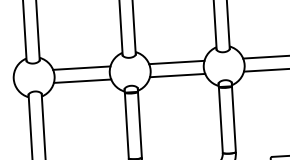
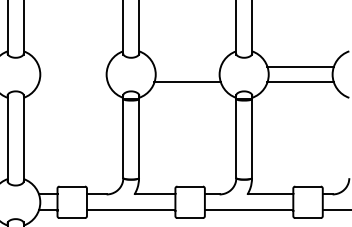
line: (176, 62) -> (187, 66), removed
line: (81, 67) -> (73, 66), removed
line: (82, 81) -> (73, 82), removed

